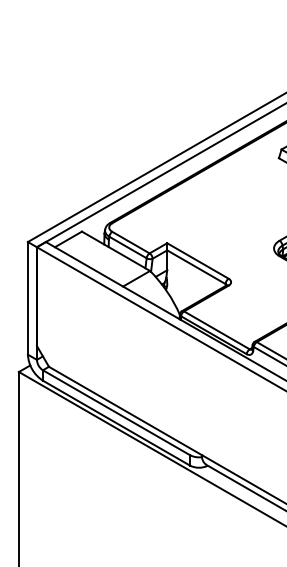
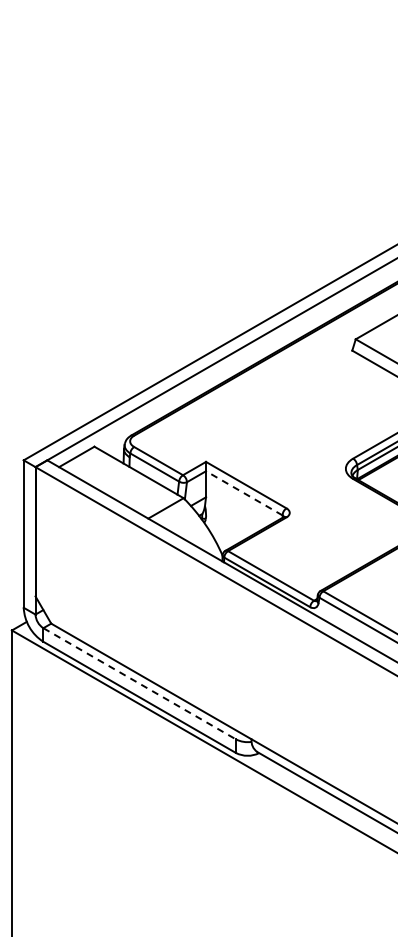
line: (195, 267) -> (243, 493), solid -> dashed
line: (117, 413) -> (140, 684), solid -> dashed

